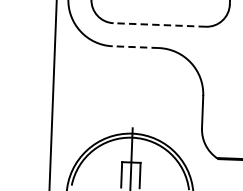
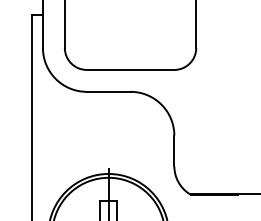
line: (159, 24) -> (130, 69), dashed -> solid
line: (135, 46) -> (108, 91), dashed -> solid

